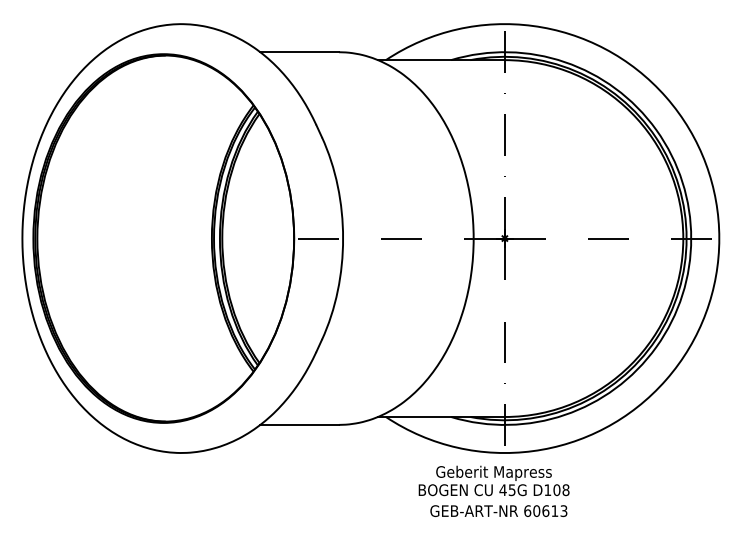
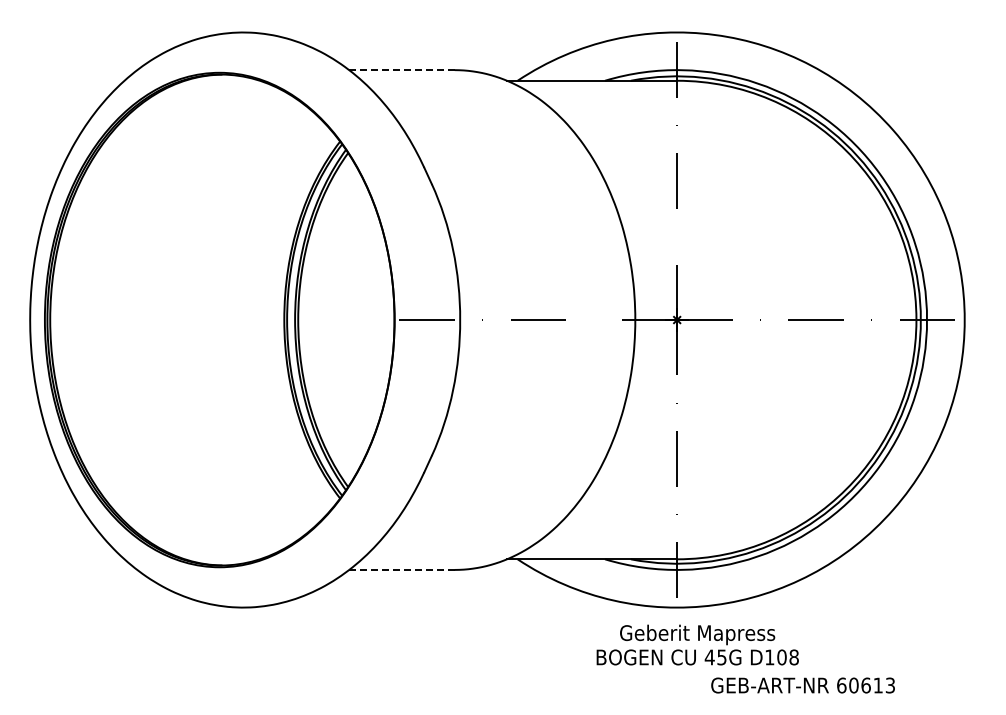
line: (299, 52) -> (401, 70), solid -> dashed
line: (299, 424) -> (401, 569), solid -> dashed
text: (493, 480) -> (697, 644), moved
text: (498, 511) -> (802, 685), moved

